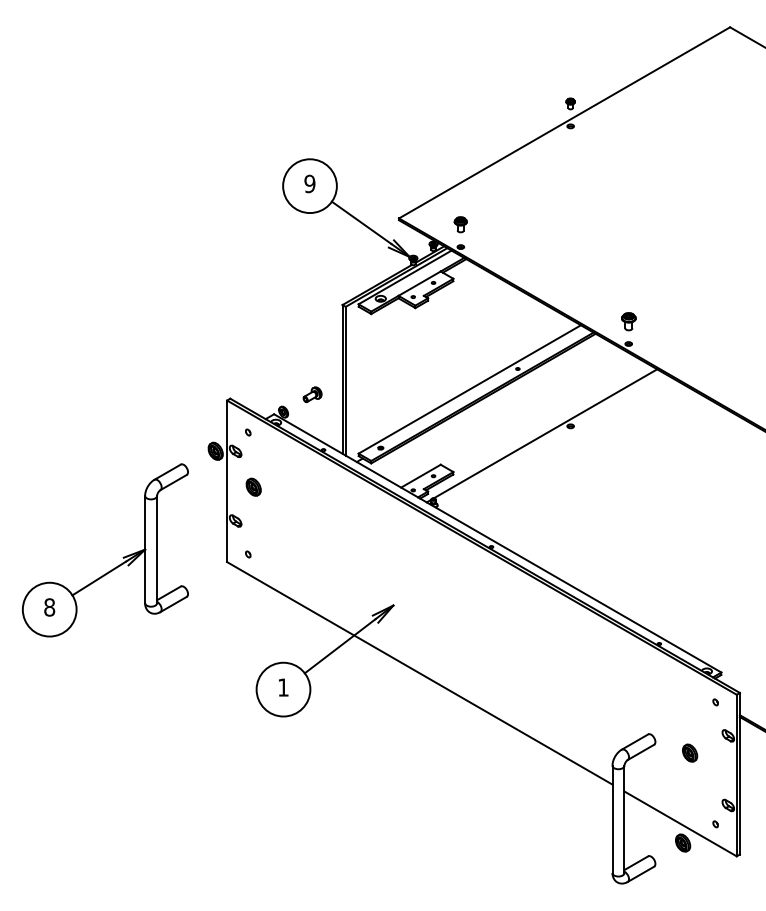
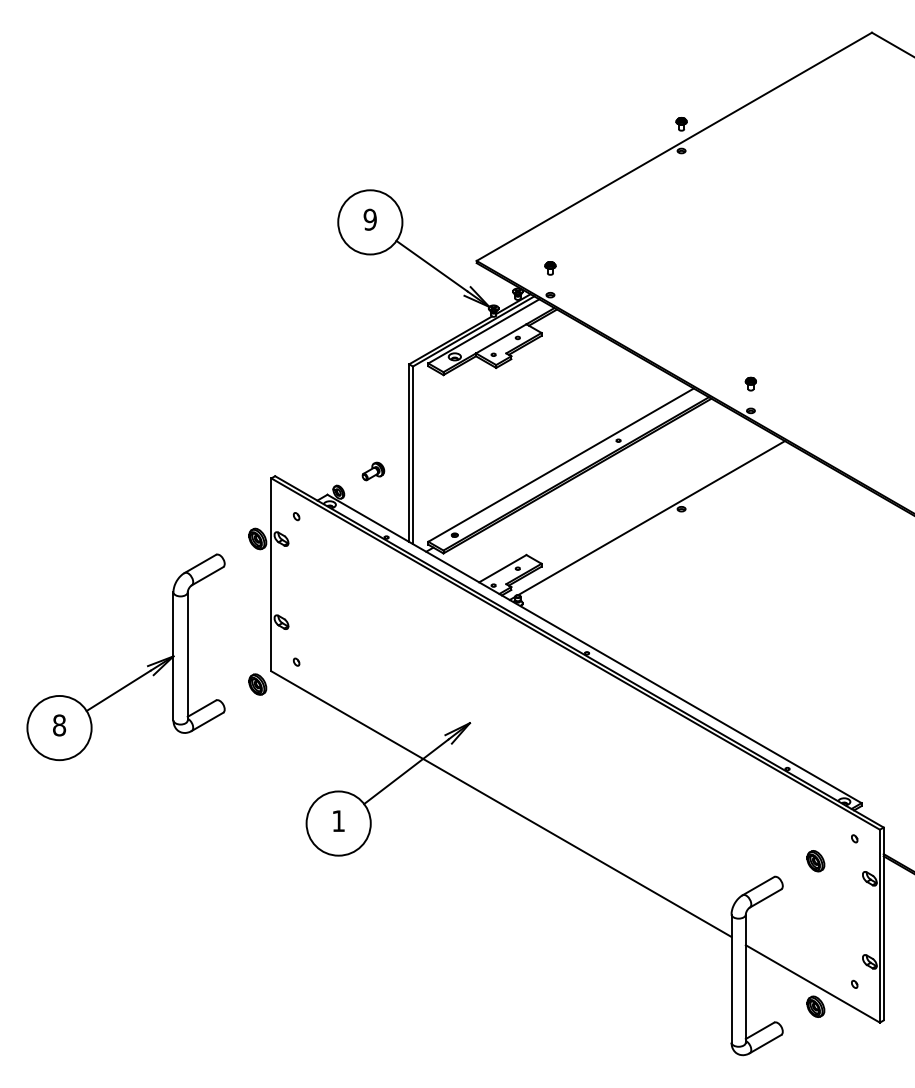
part: (460, 224) -> (550, 268), size x0.71
part: (628, 321) -> (750, 383), size x0.62
part: (253, 486) -> (257, 683), moved
part: (690, 752) -> (816, 860), moved

